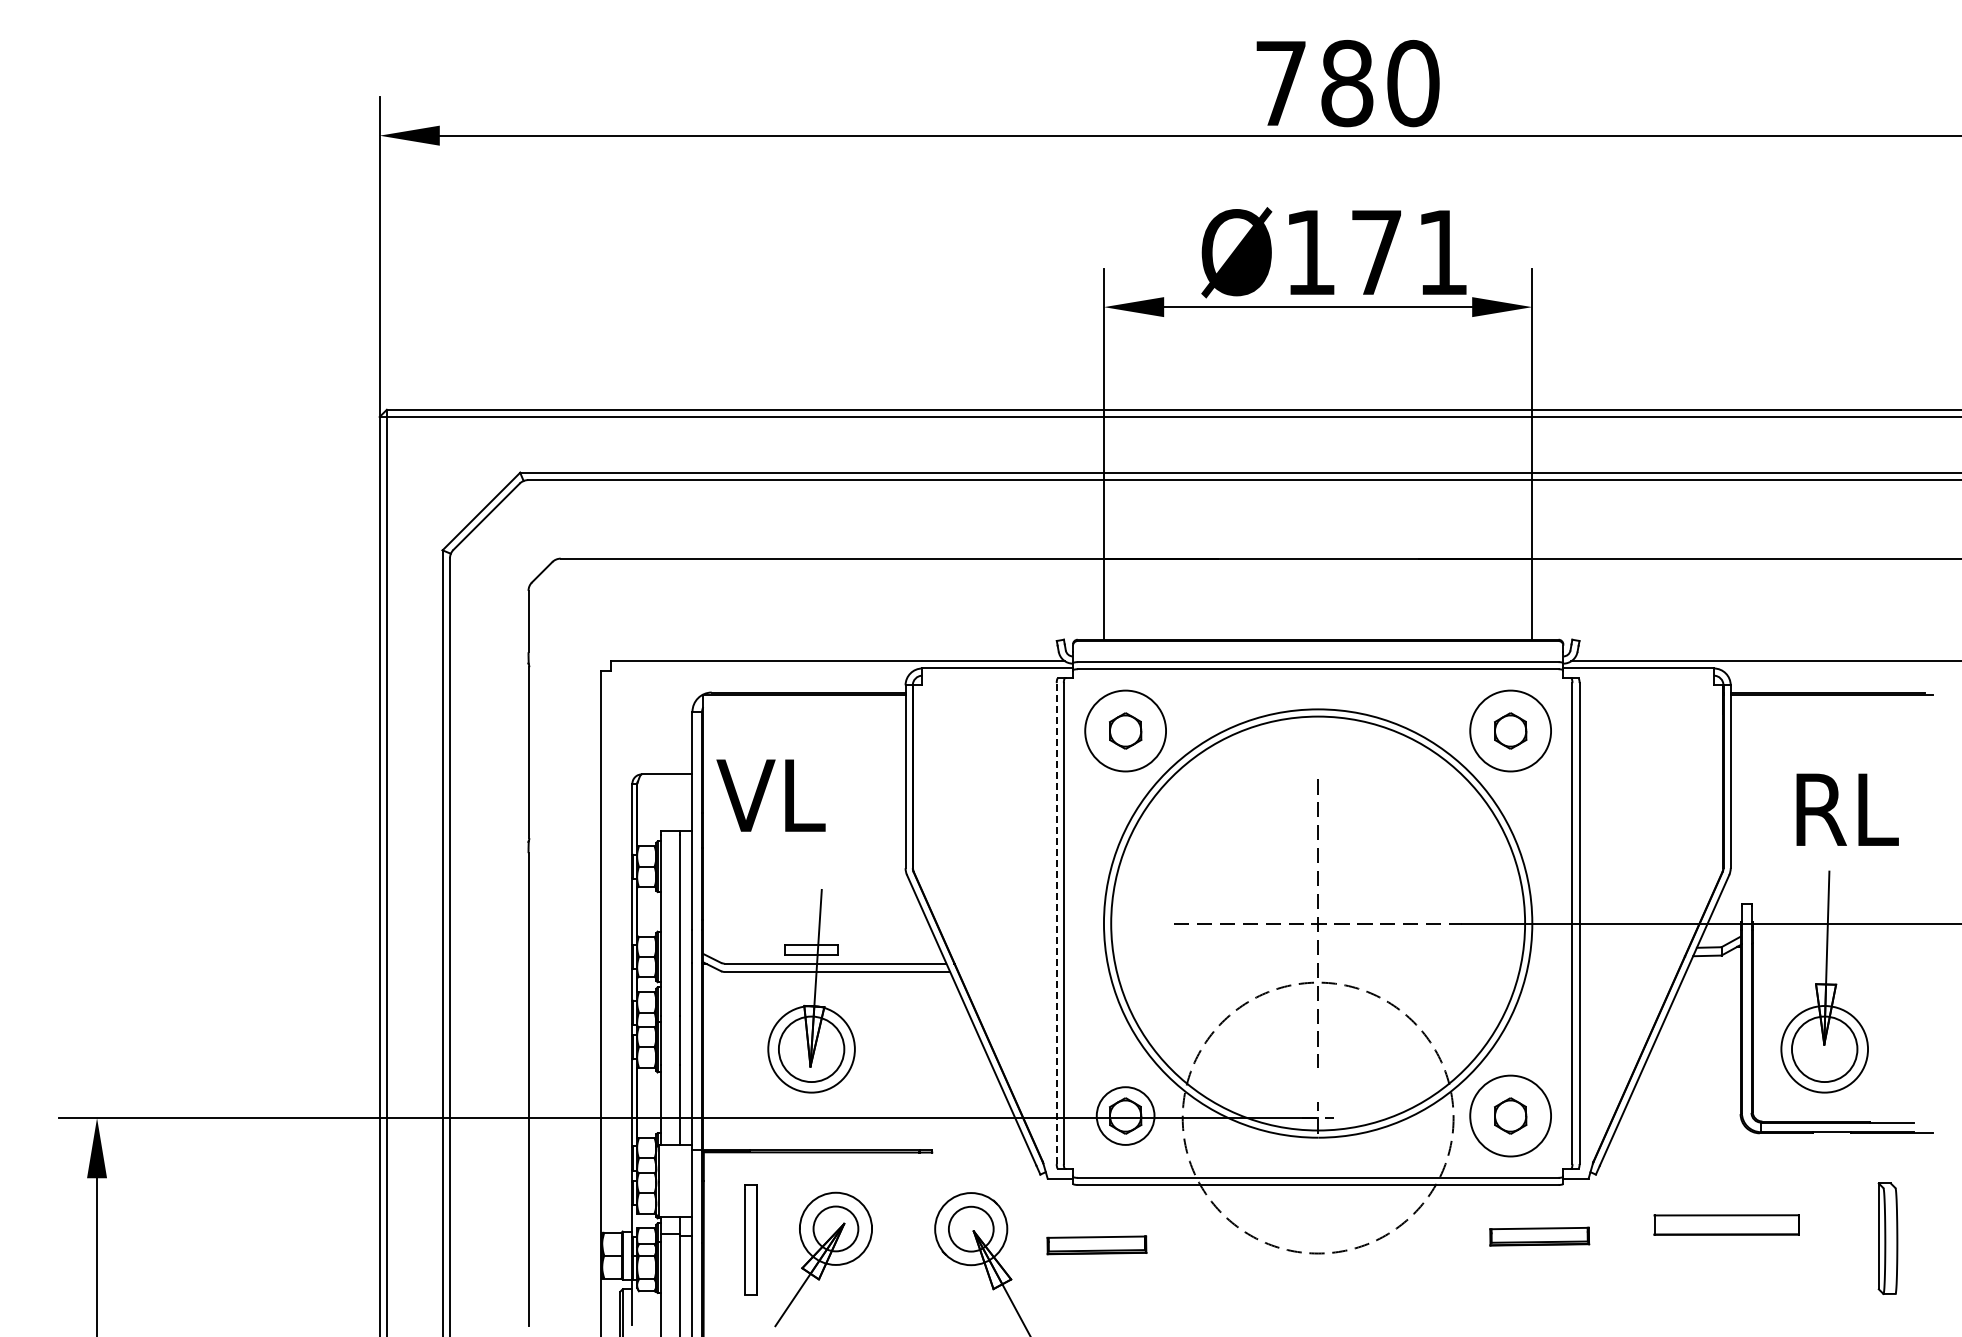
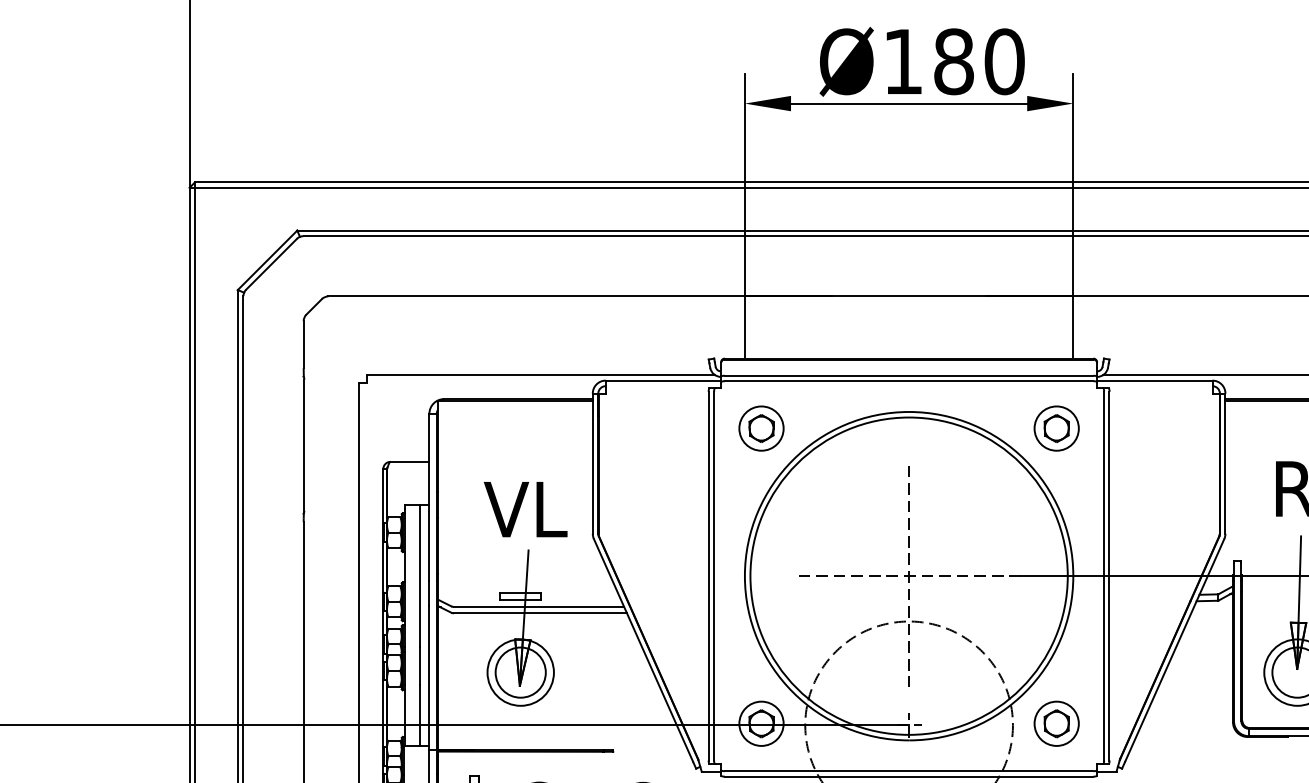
text: (1409, 252) -> (979, 61), Ø171 -> Ø180
circle: (1125, 730) -> (761, 428), size x0.71
circle: (1510, 730) -> (1056, 428), size x0.71
text: (770, 795) -> (525, 509), moved
line: (1056, 923) -> (708, 576), dashed -> solid
circle: (1510, 1115) -> (1056, 723), size x0.71

